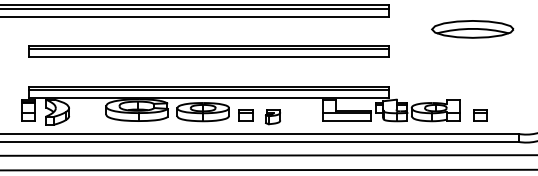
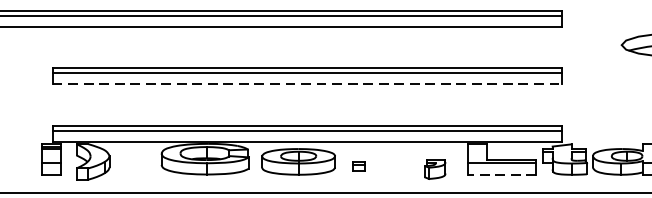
line: (209, 57) -> (307, 84), solid -> dashed
part: (245, 115) -> (358, 166), size x0.6
part: (272, 117) -> (434, 169), moved
line: (346, 121) -> (500, 175), solid -> dashed

